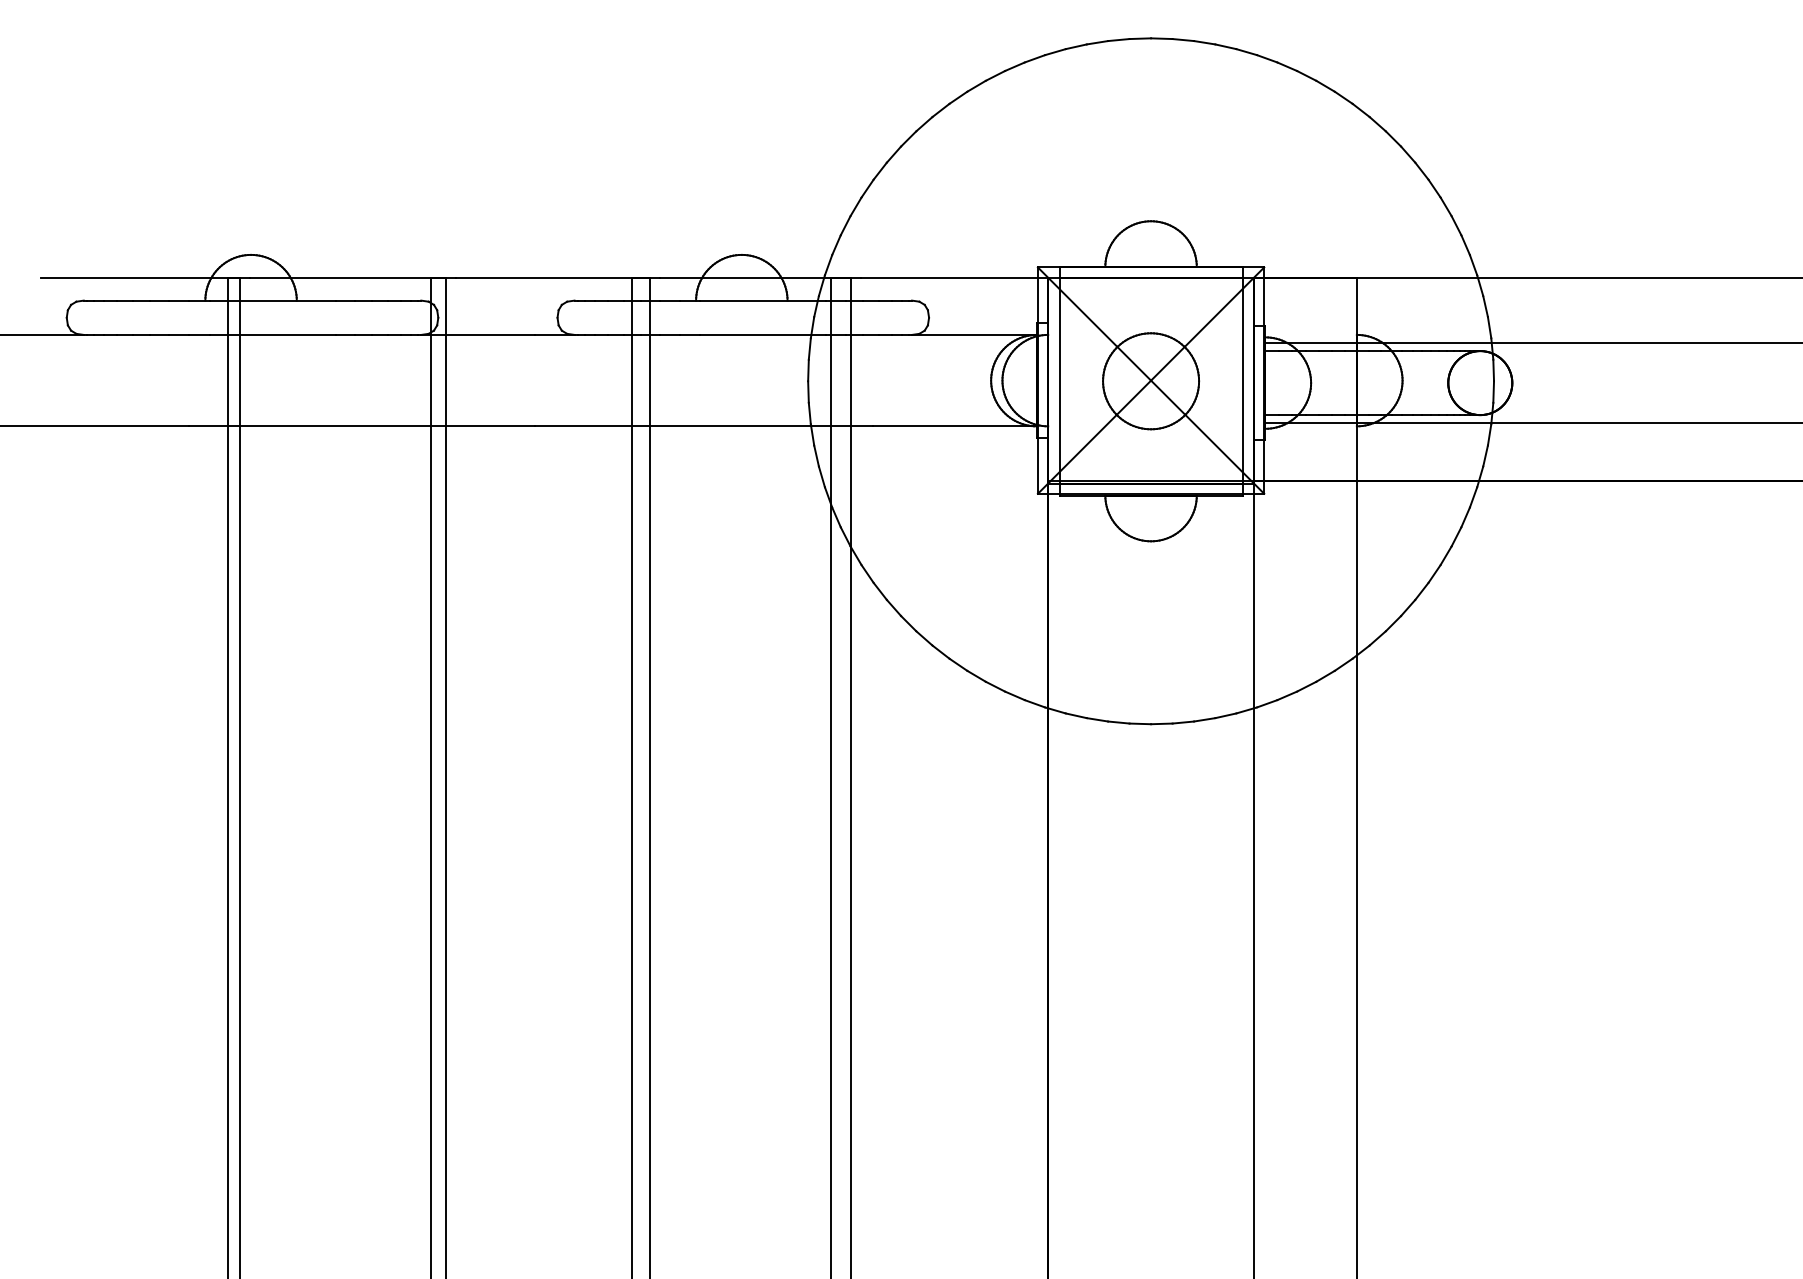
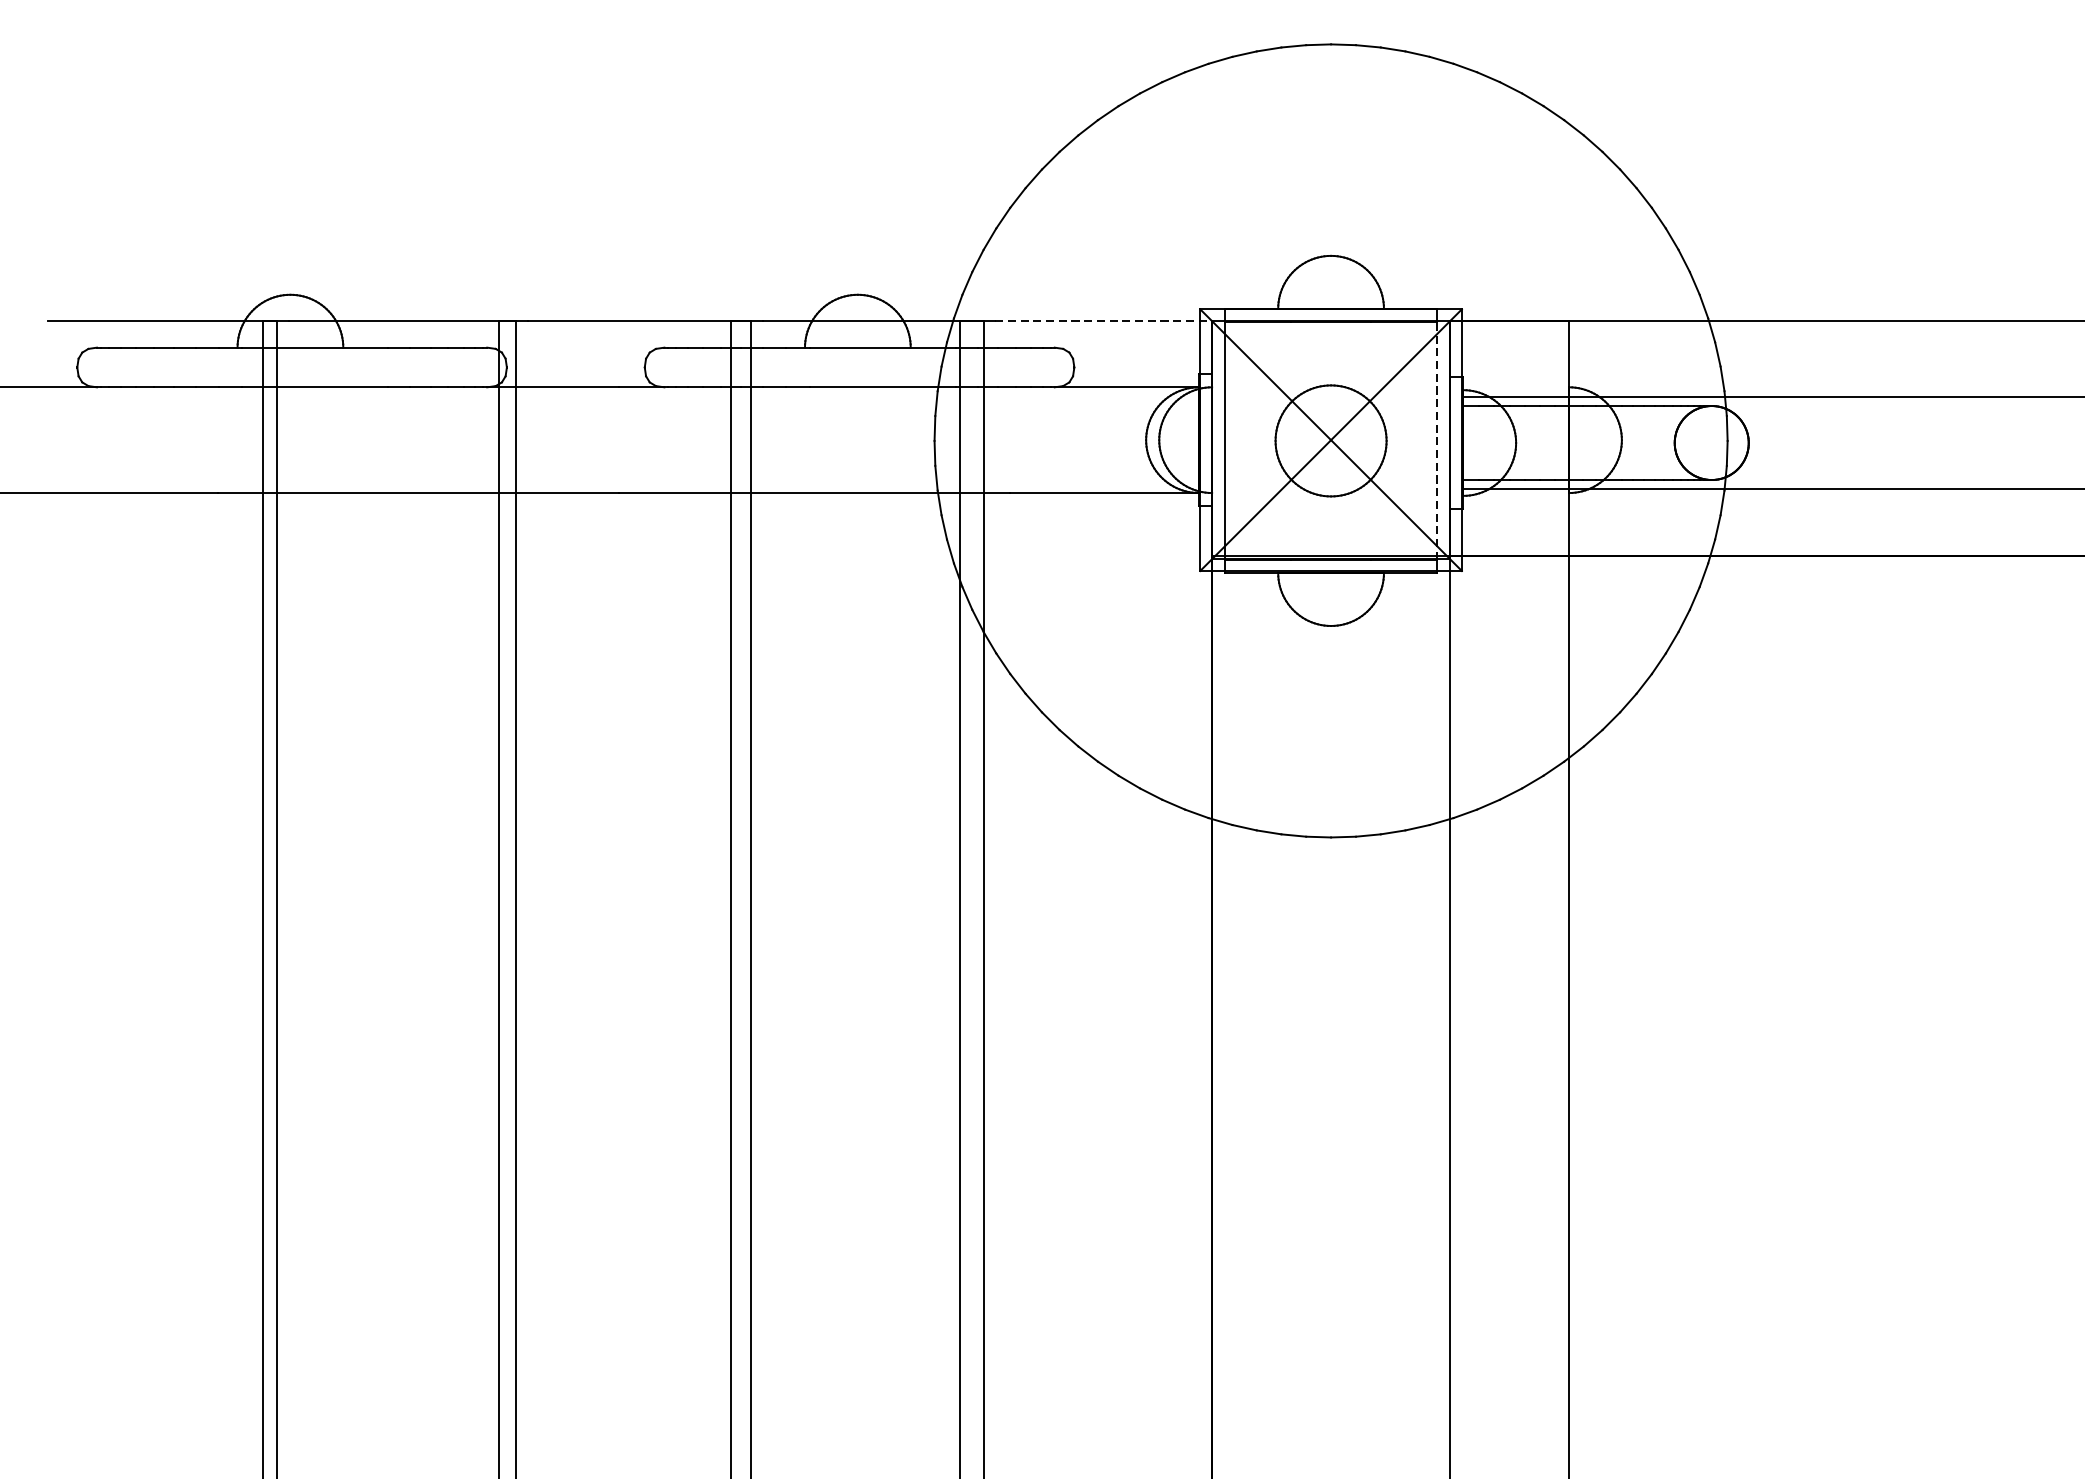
line: (954, 277) -> (1103, 320), solid -> dashed
line: (1242, 381) -> (1436, 441), solid -> dashed

